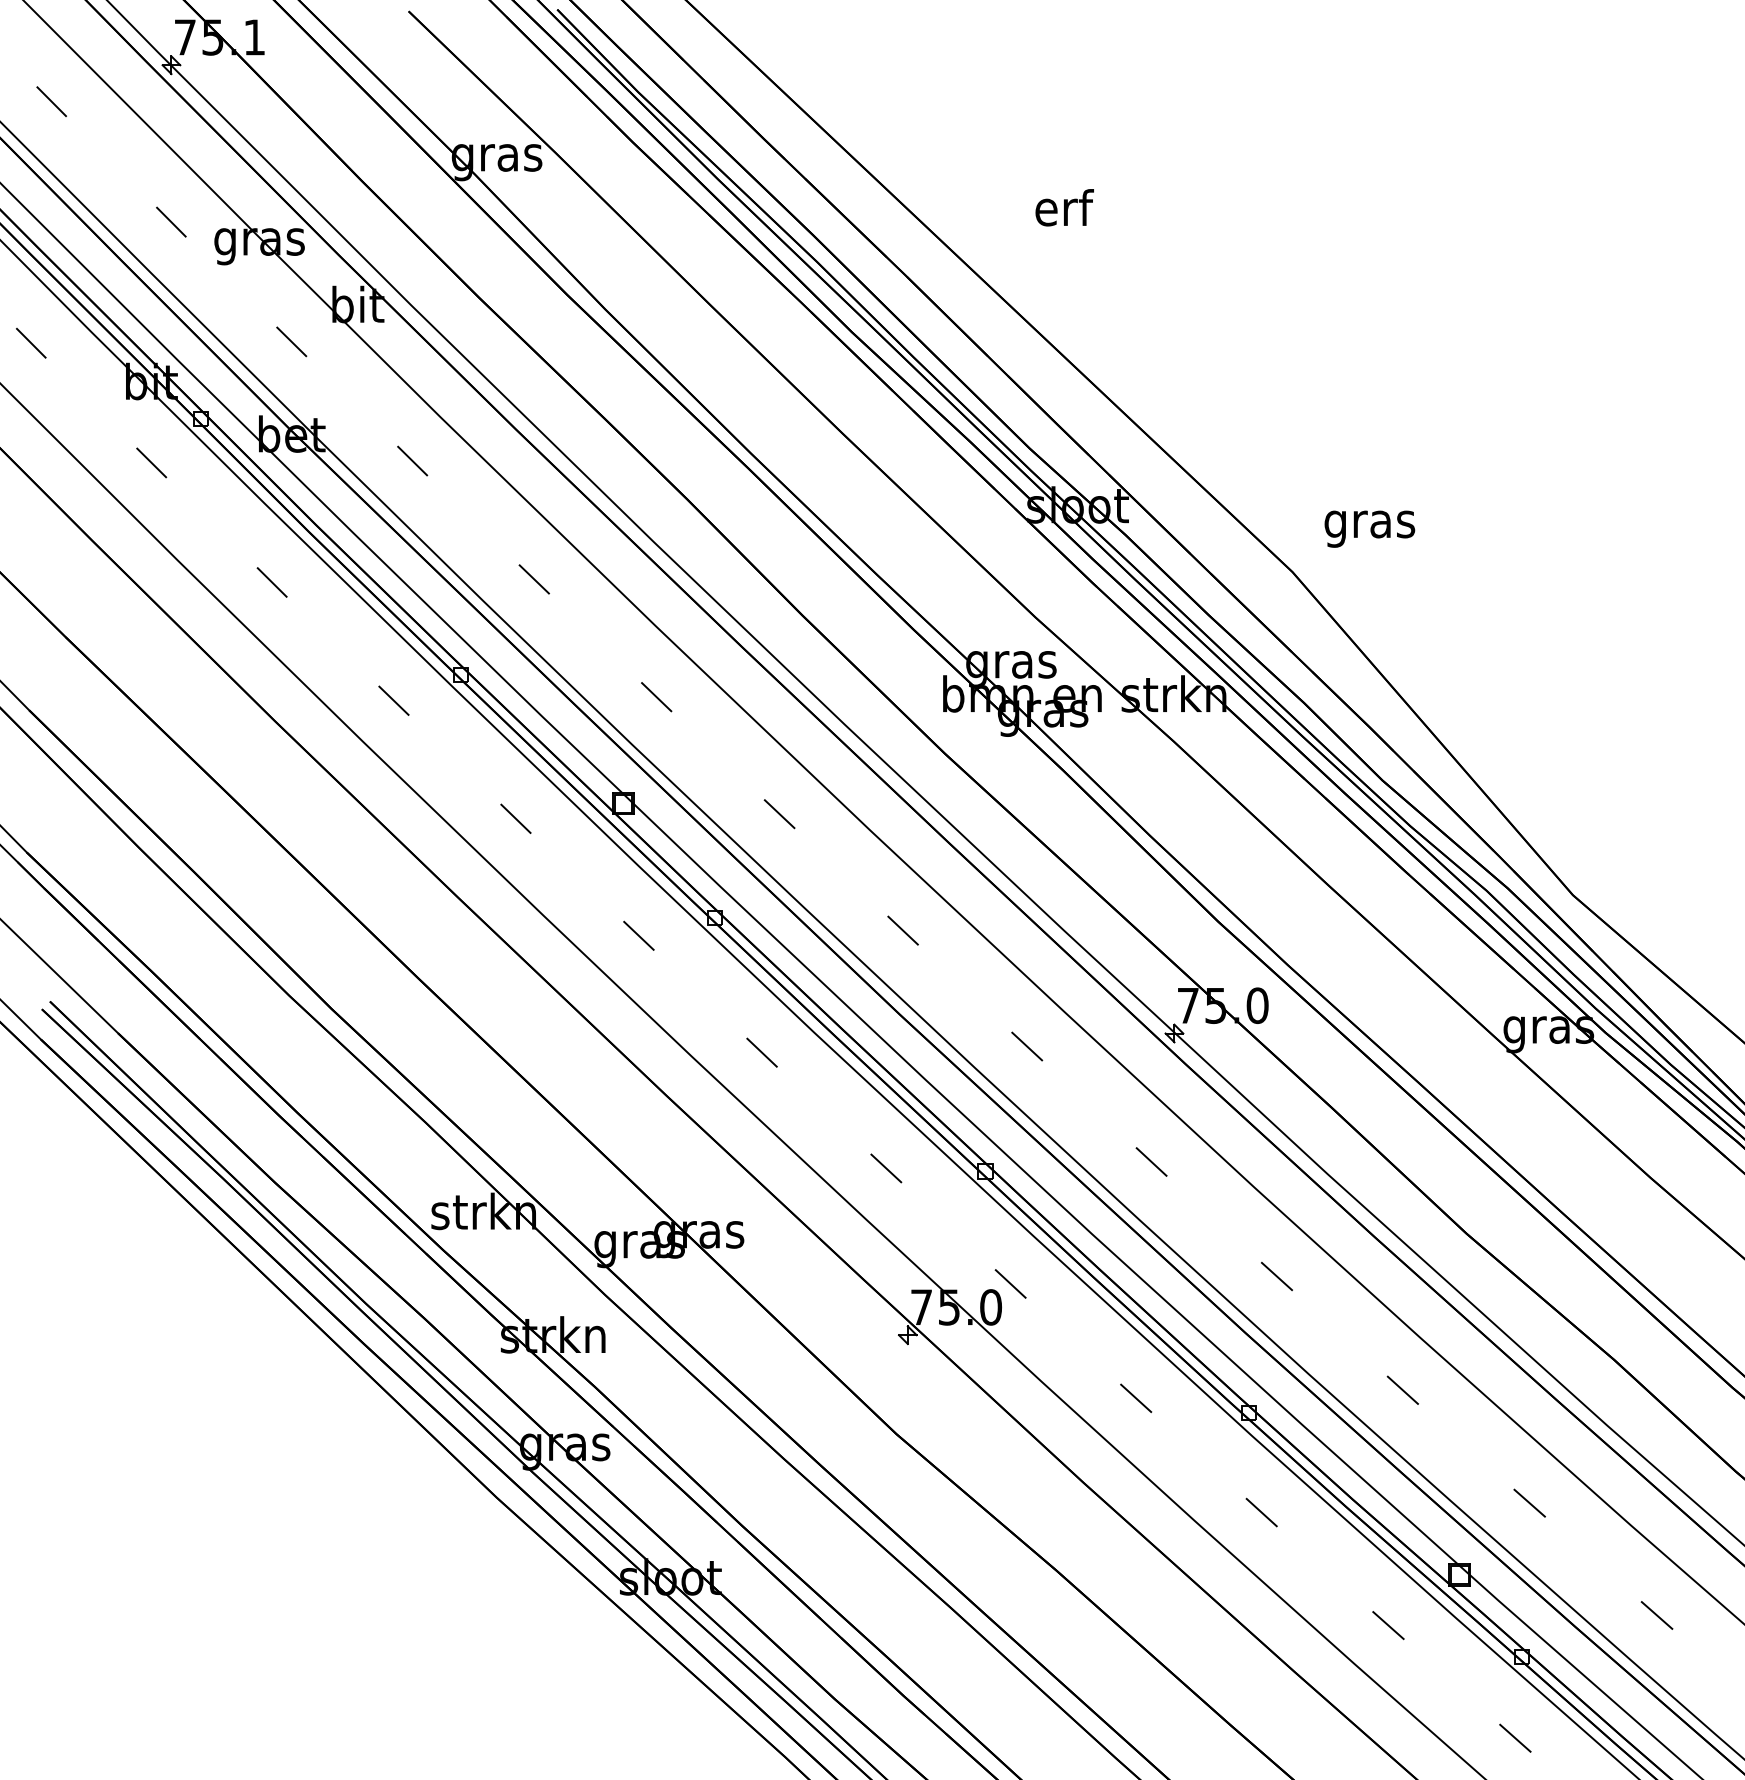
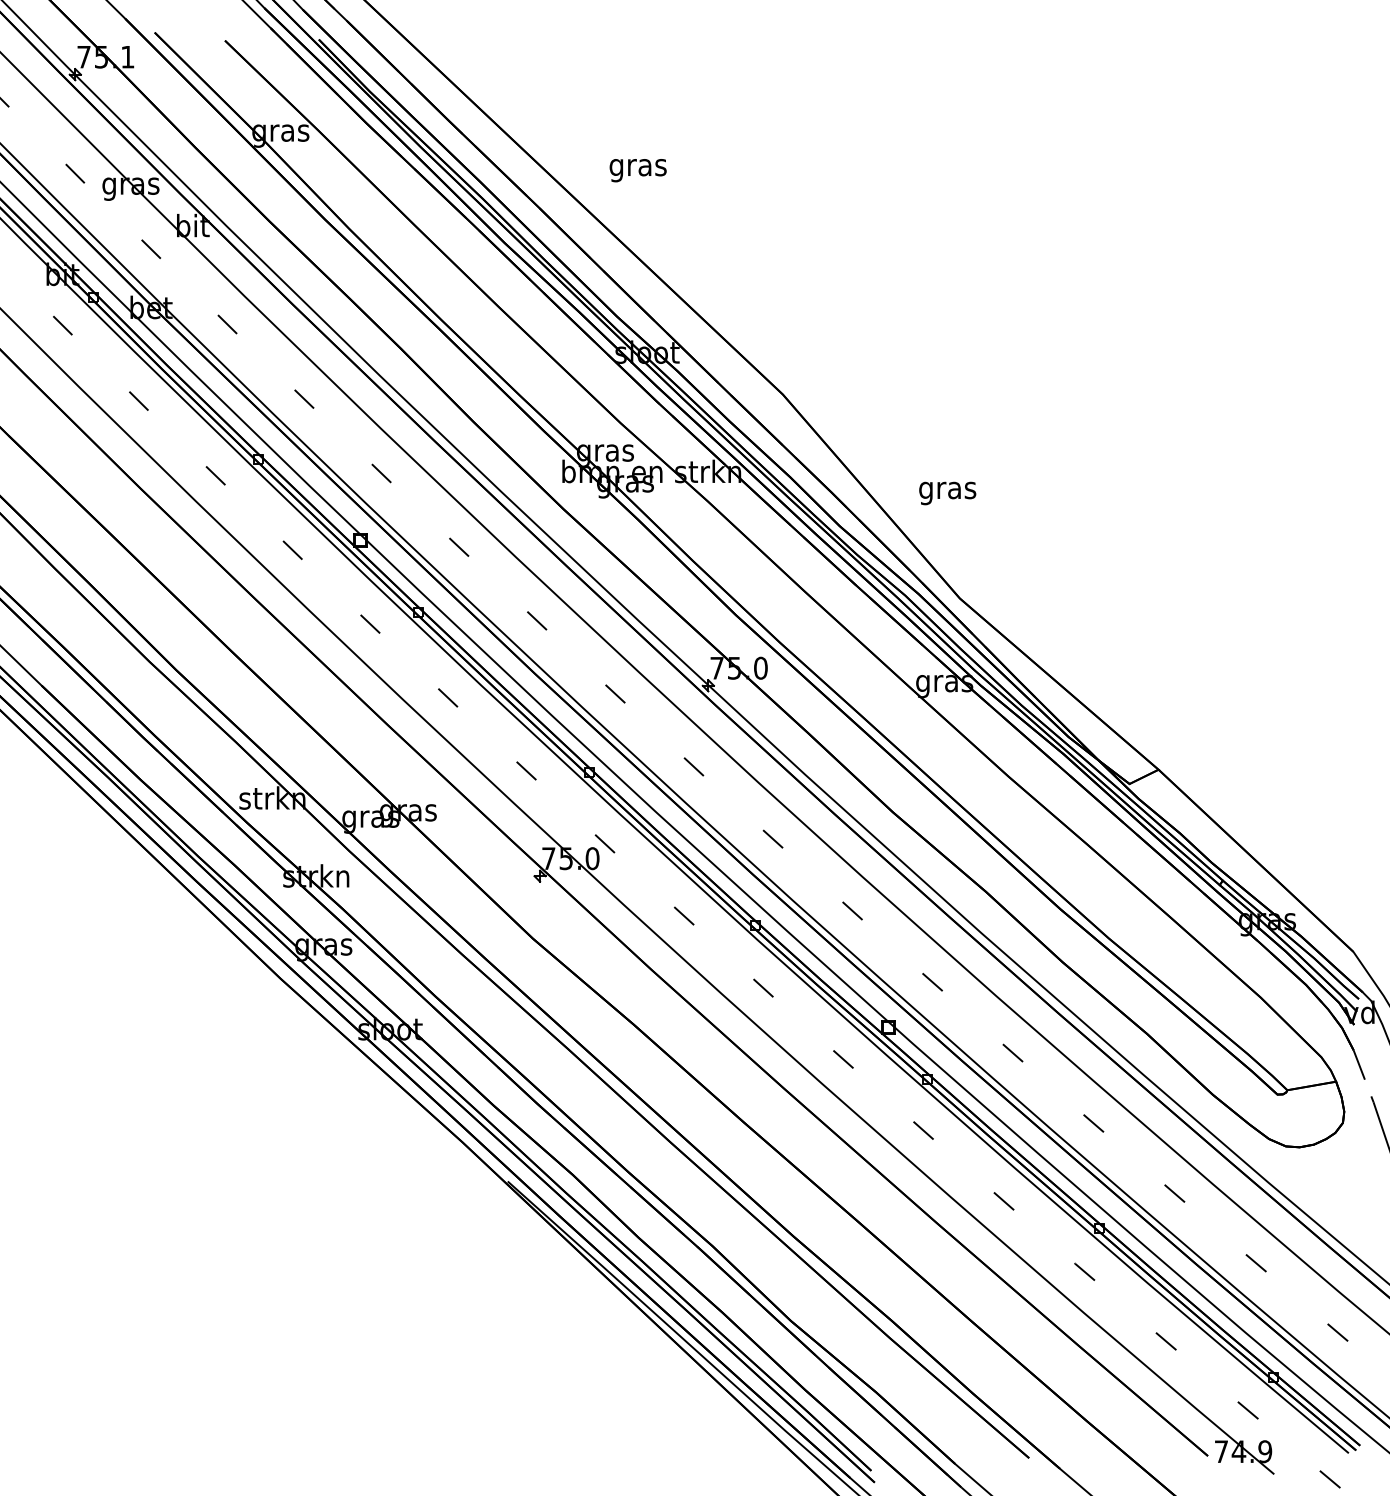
text: (1062, 212) -> (637, 167), erf -> gras
text: (1369, 529) -> (947, 493), moved

